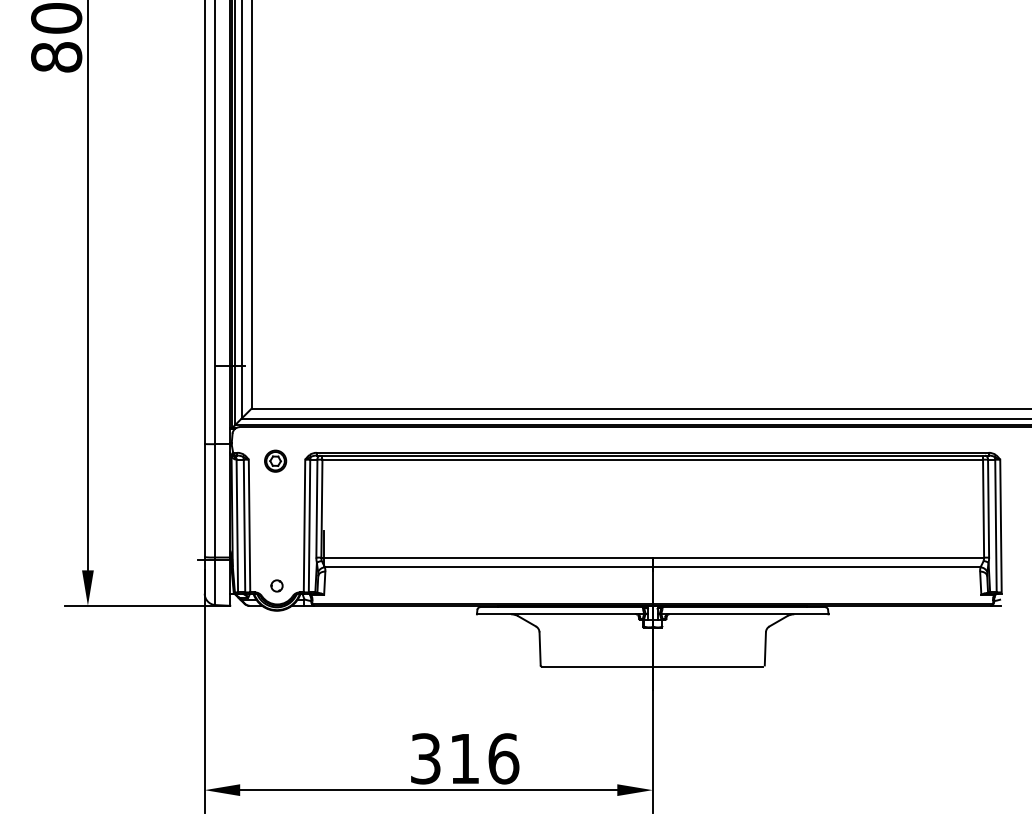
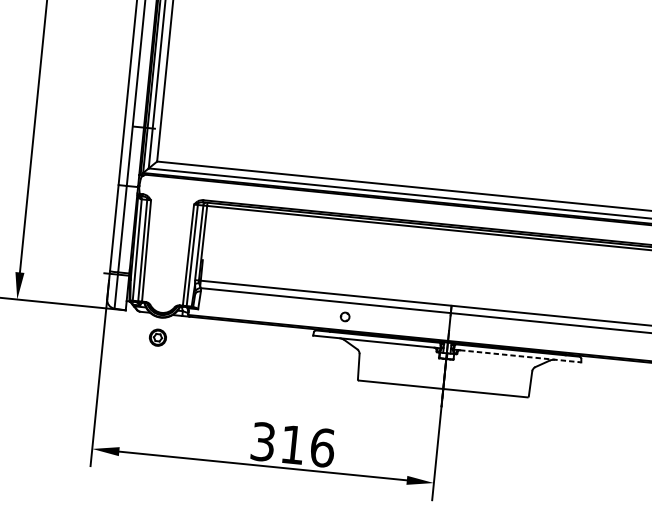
part: (275, 460) -> (157, 337), moved
circle: (276, 585) -> (344, 316), moved
line: (749, 614) -> (521, 356), solid -> dashed

